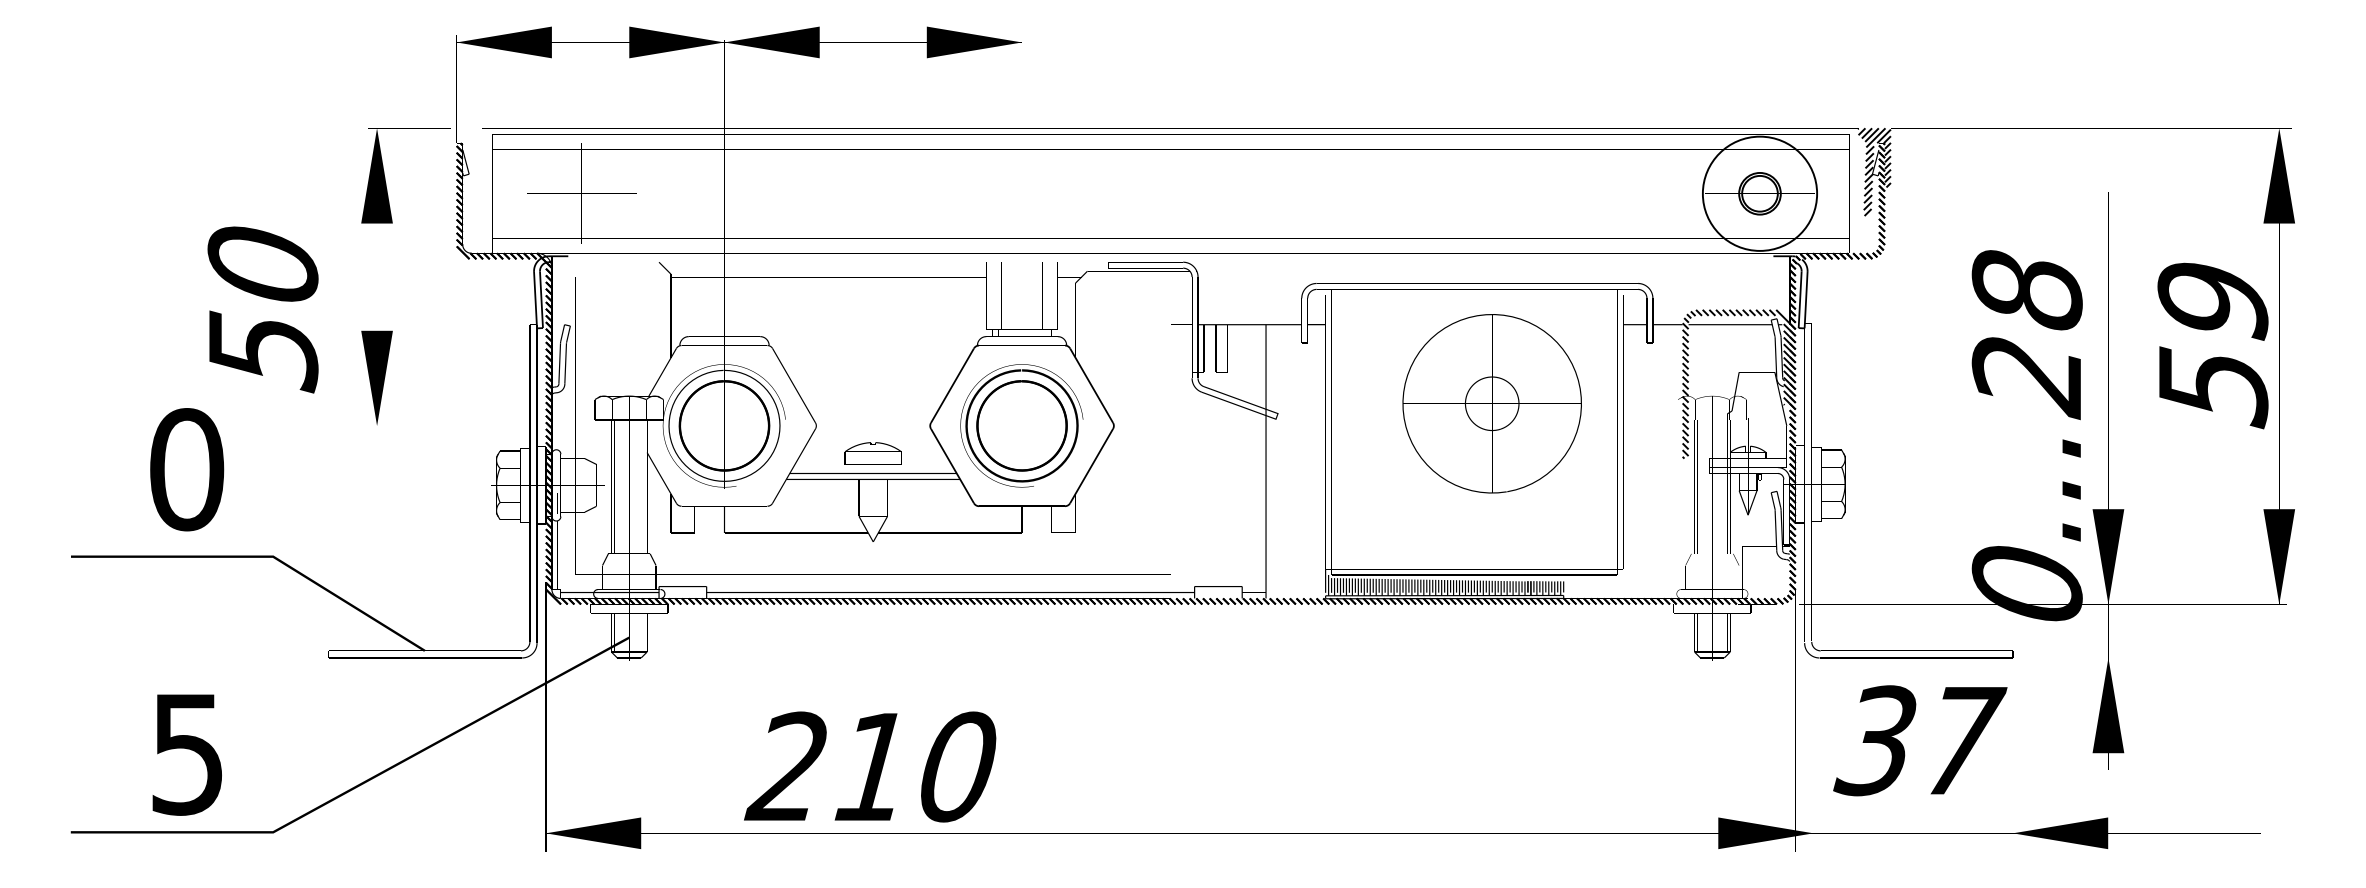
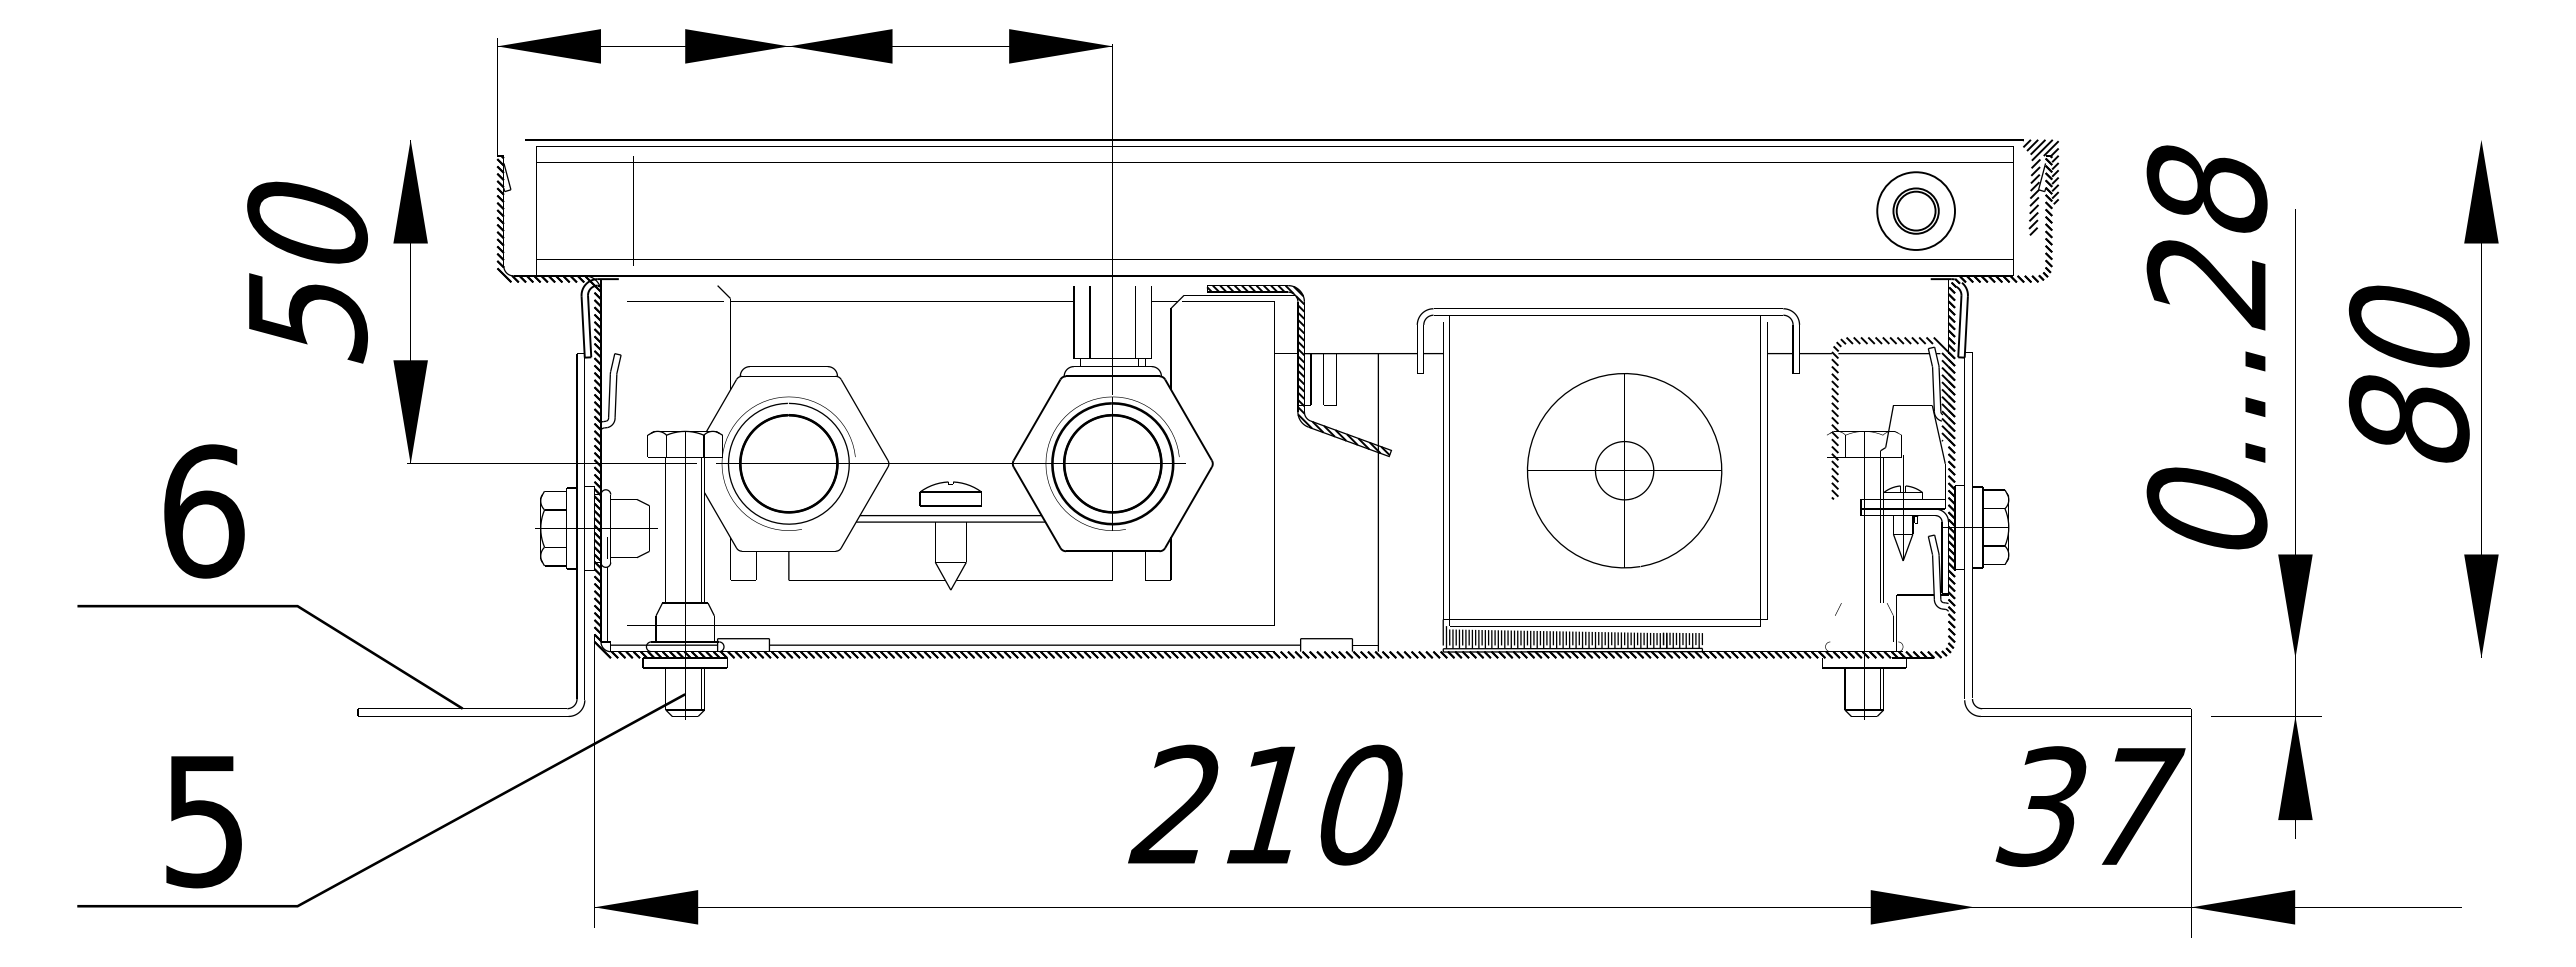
circle: (1759, 194) -> (1915, 211), size x0.62
text: (263, 309) -> (307, 272), moved
hatch: (1192, 340) -> (1298, 370), added
text: (2212, 345) -> (2408, 376), 59 -> 80
part: (1492, 403) -> (1624, 470), moved
text: (2026, 435) -> (2206, 347), moved
text: (186, 469) -> (203, 511), 0 -> 6
text: (870, 766) -> (1265, 804), moved

